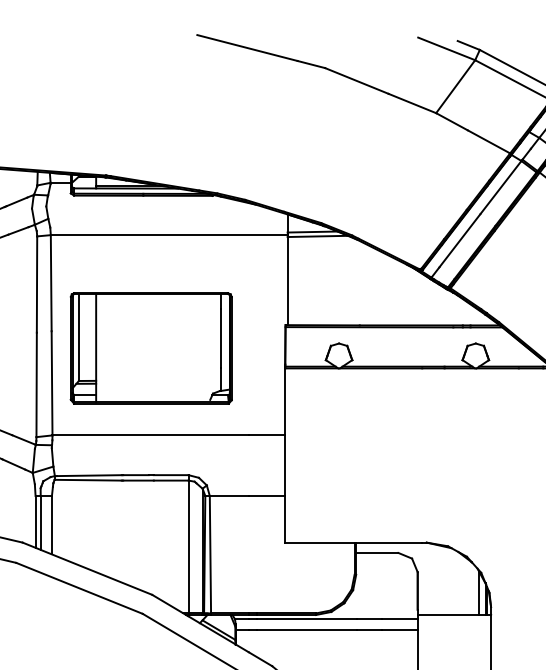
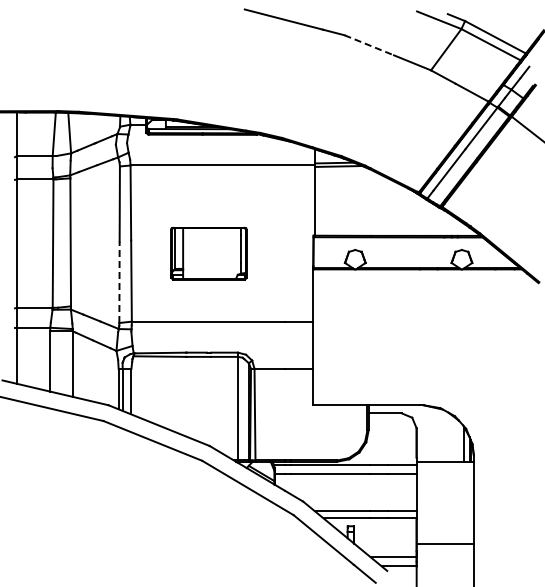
line: (357, 81) -> (369, 45), solid -> dashed
part: (150, 348) -> (208, 253), size x0.6
line: (36, 385) -> (119, 282), solid -> dashed

